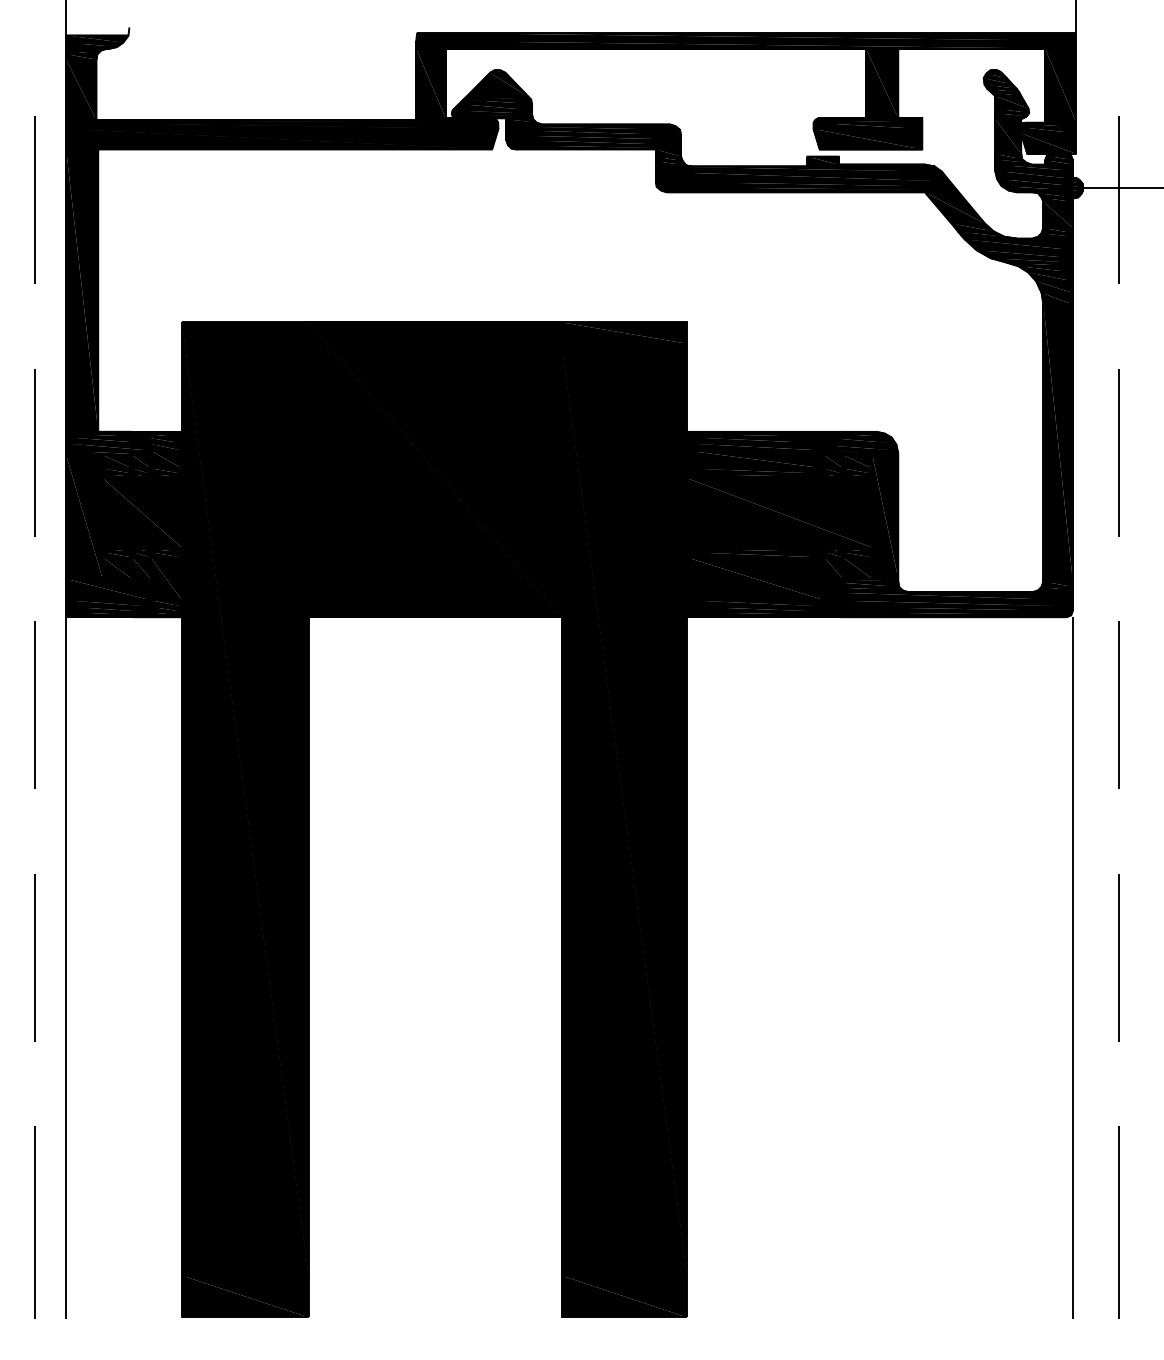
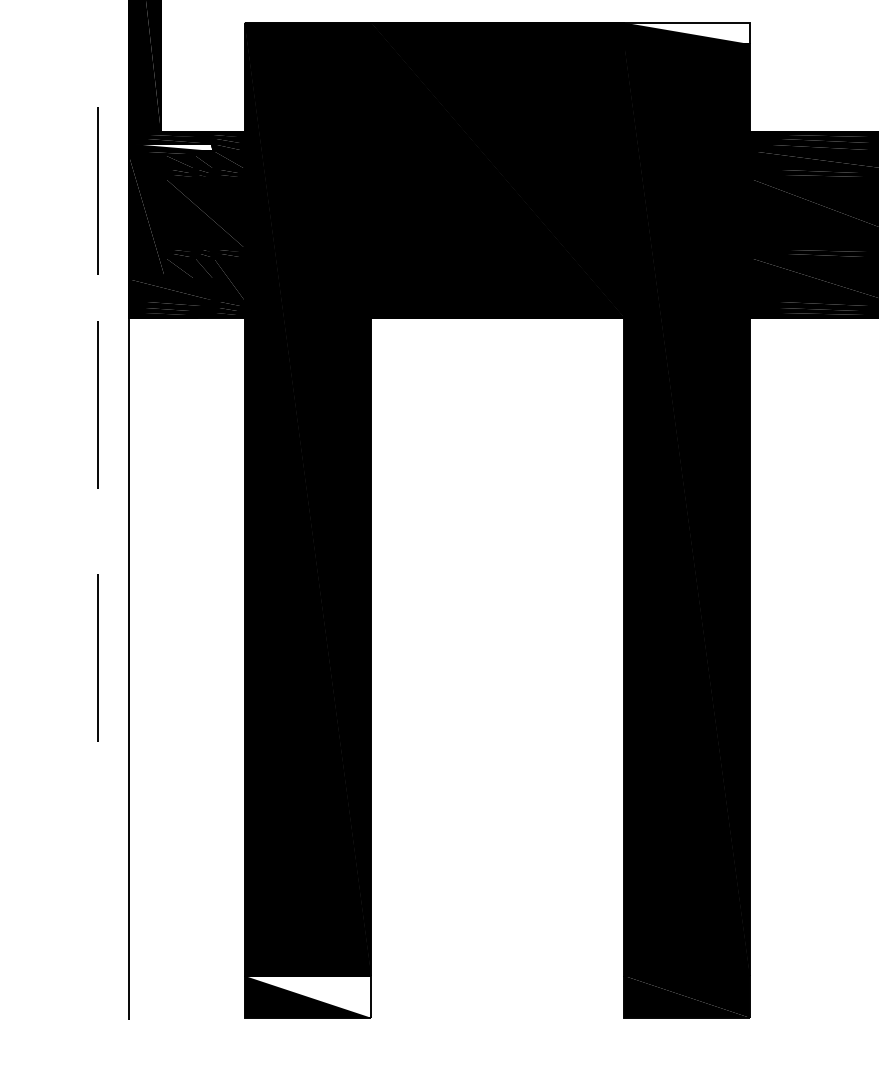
fill: (624, 332) -> (687, 32), removed
fill: (108, 446) -> (171, 146), removed
line: (34, 452) -> (97, 190), moved
line: (34, 1222) -> (97, 922), removed
fill: (244, 1296) -> (307, 996), removed

